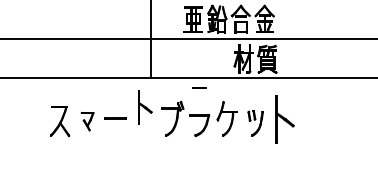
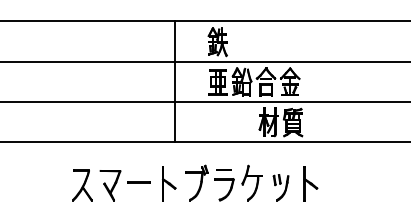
line: (198, 87) -> (223, 169), moved
part: (145, 107) -> (169, 183), moved
part: (284, 119) -> (310, 183), size x0.71
part: (87, 121) -> (110, 185), size x1.67

